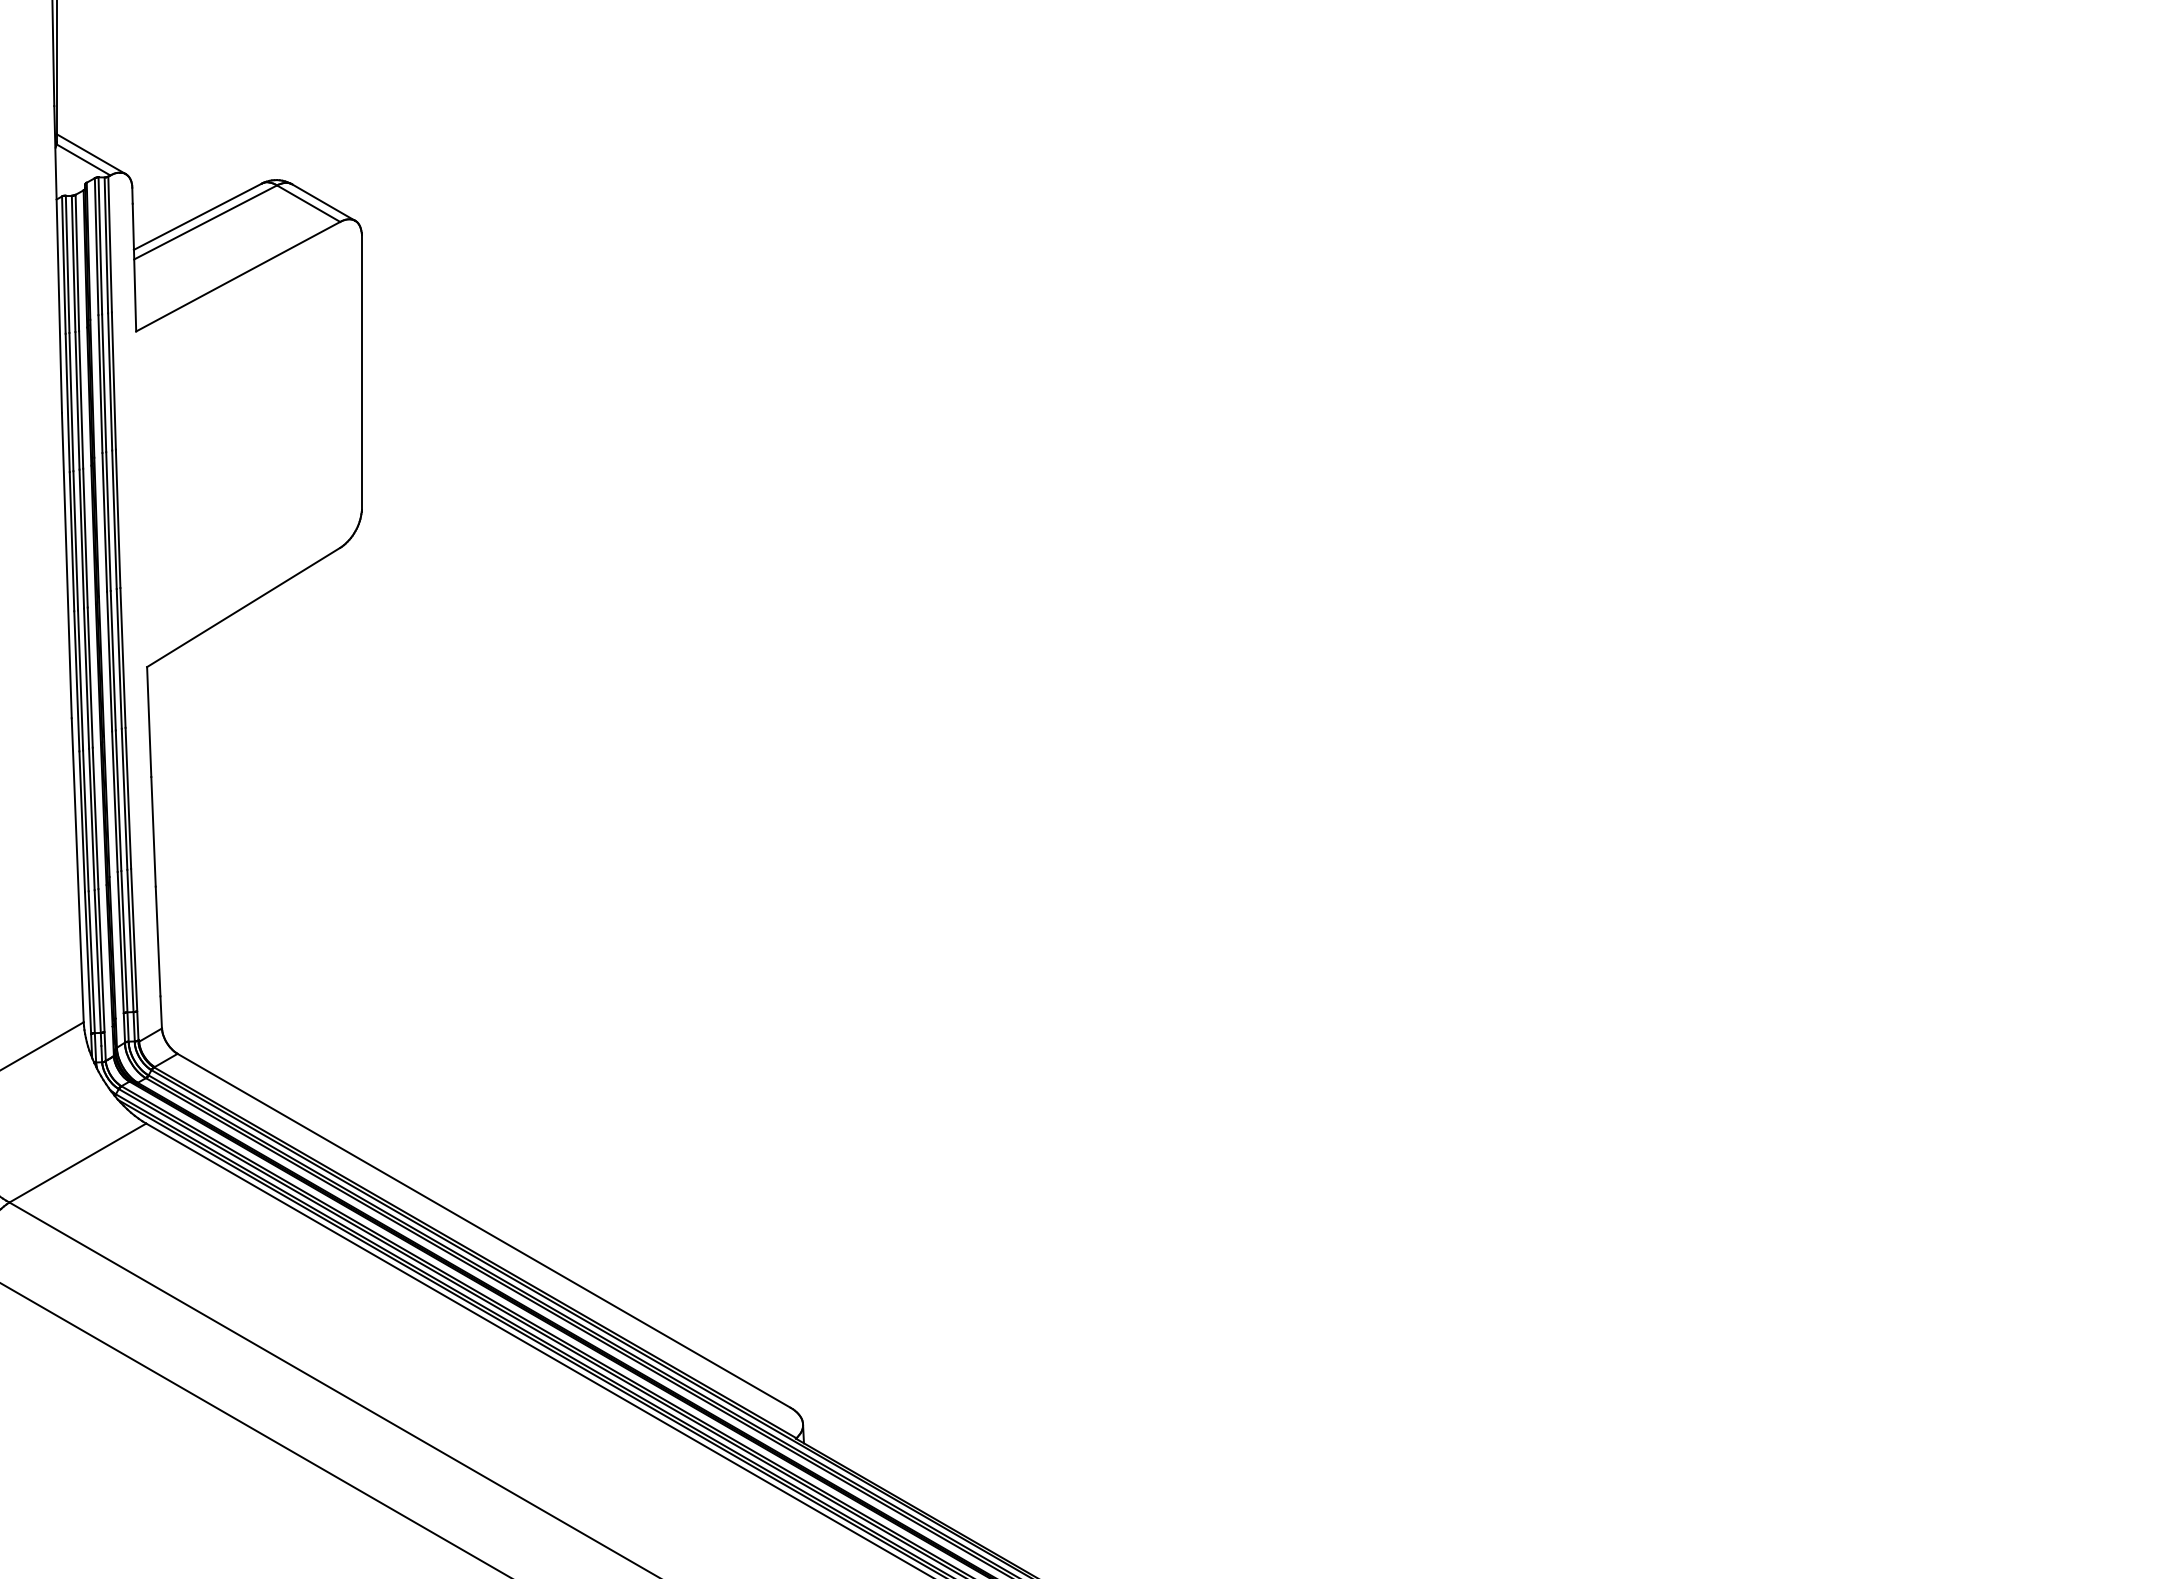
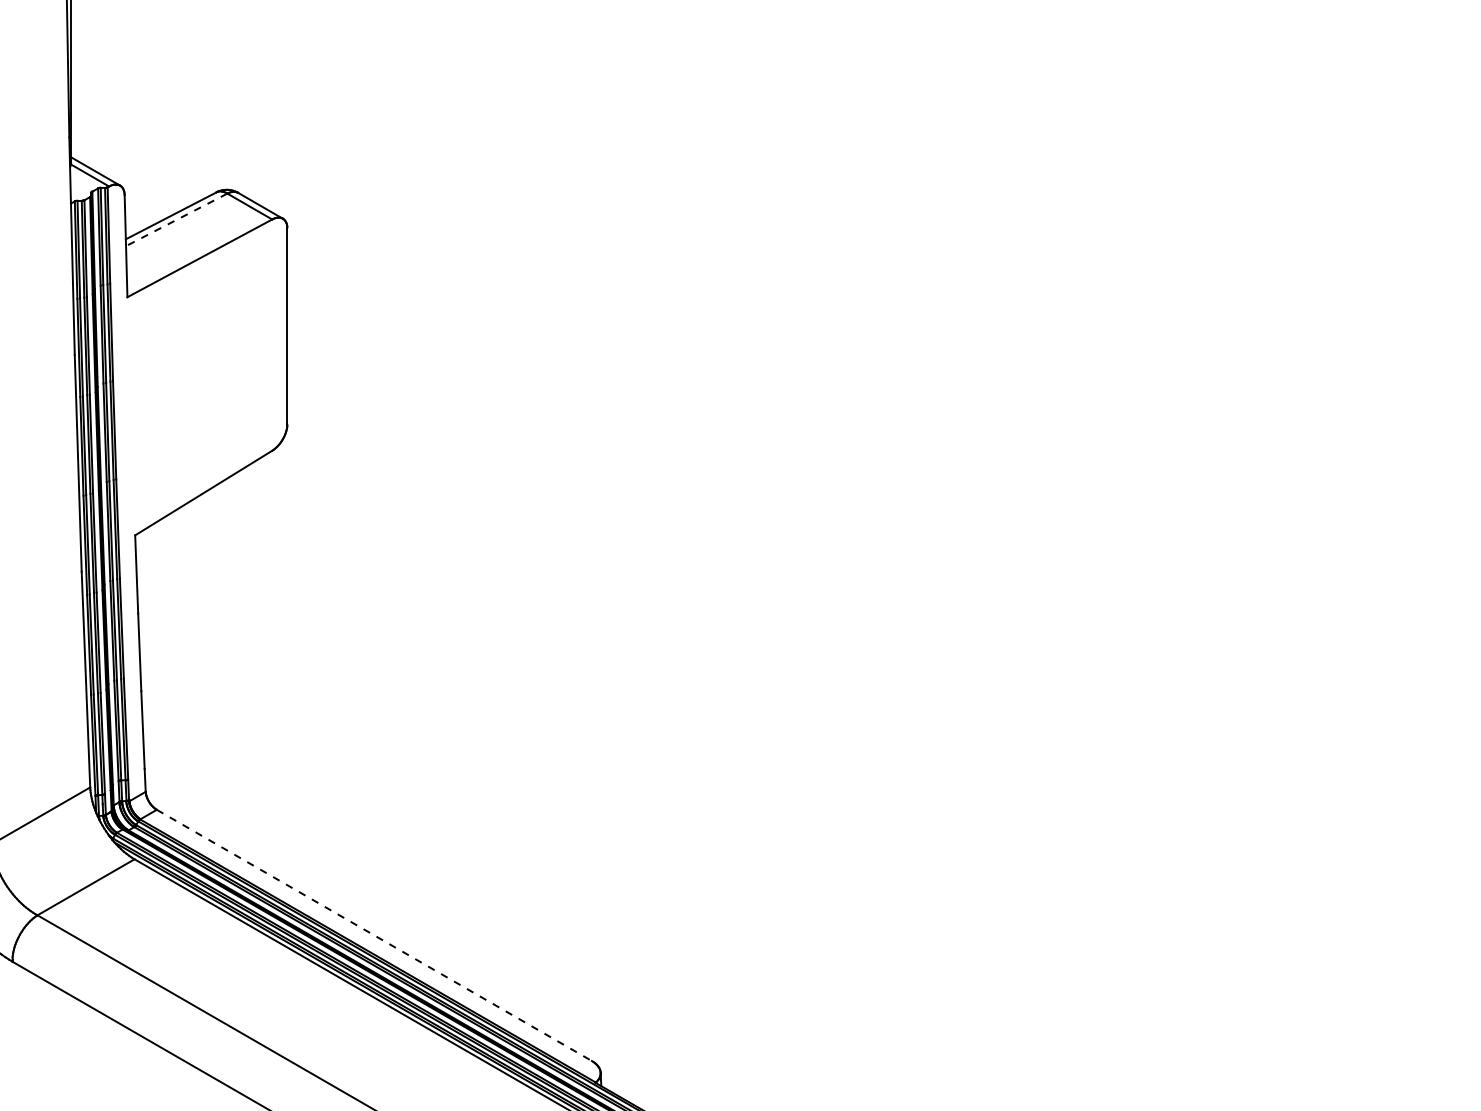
line: (205, 222) -> (176, 219), solid -> dashed
line: (484, 1230) -> (374, 935), solid -> dashed

